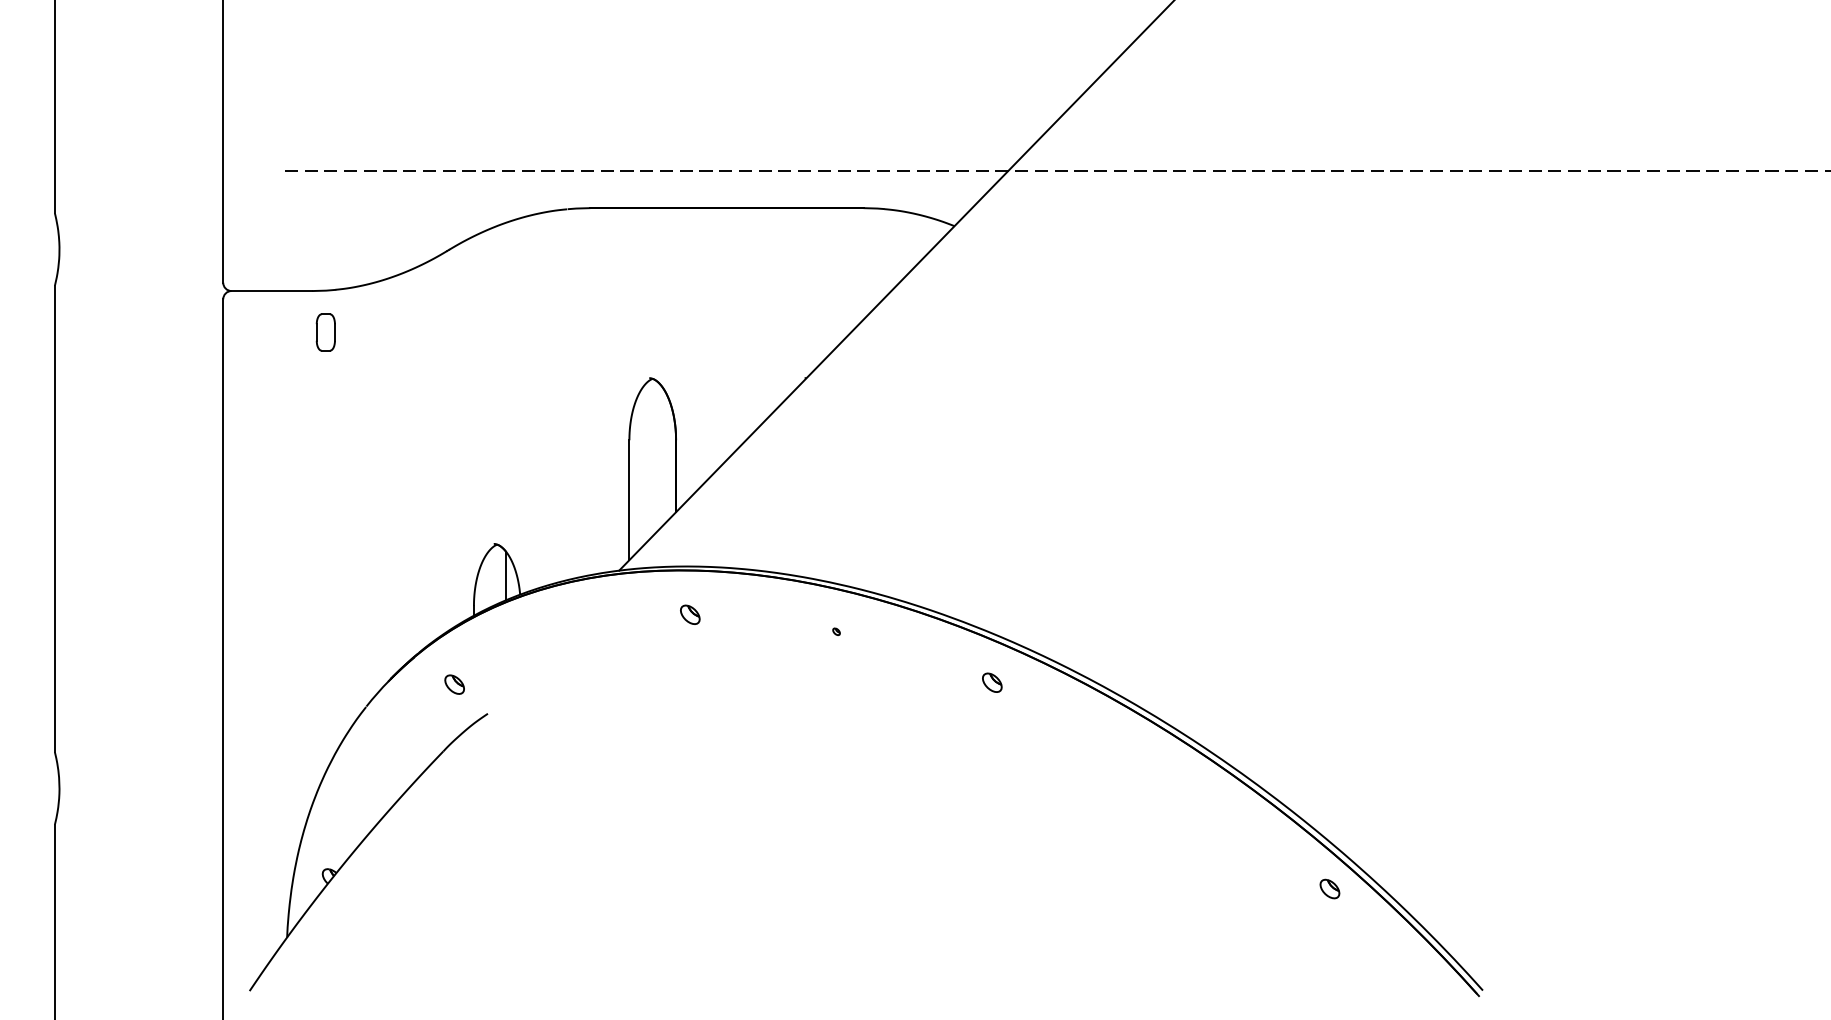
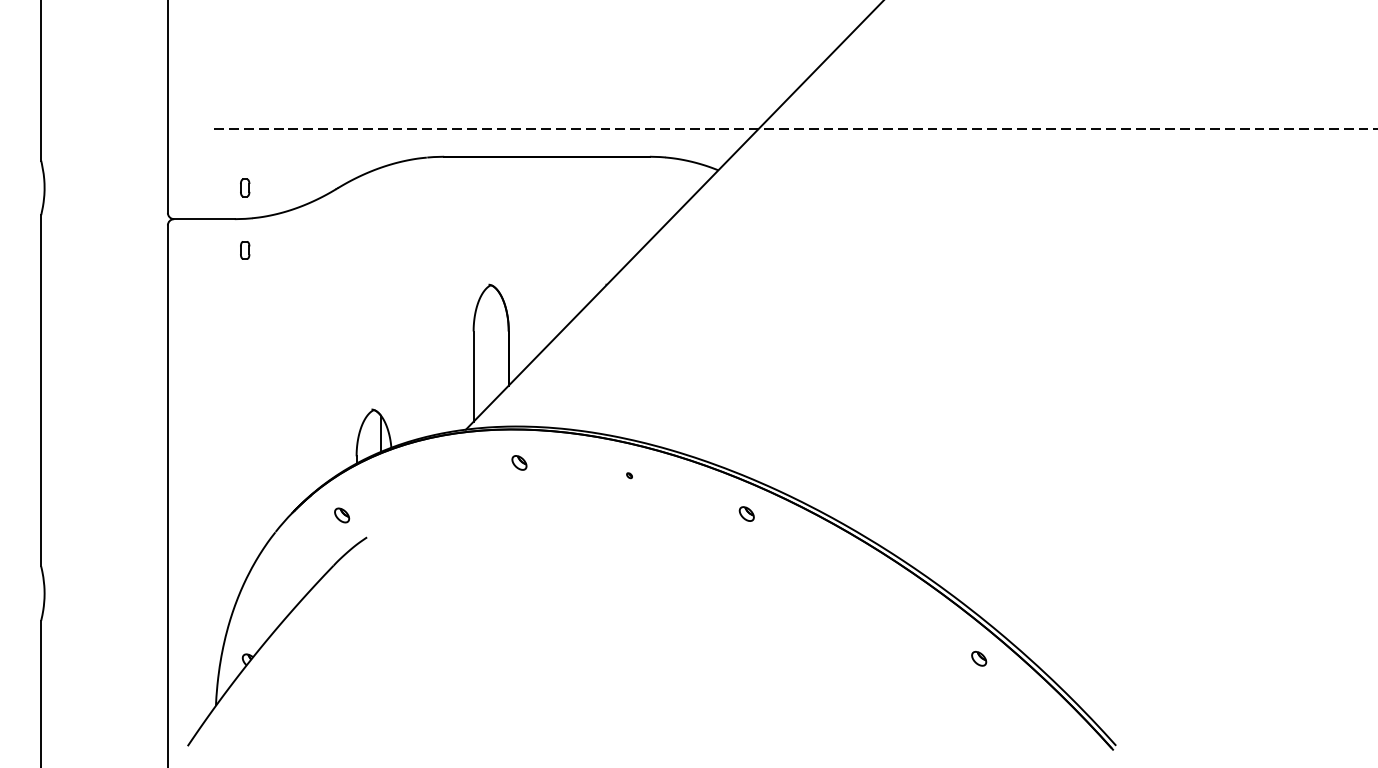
part: (325, 249) -> (244, 187), added
part: (325, 332) -> (244, 250), size x0.62
part: (1329, 888) -> (978, 658), moved

